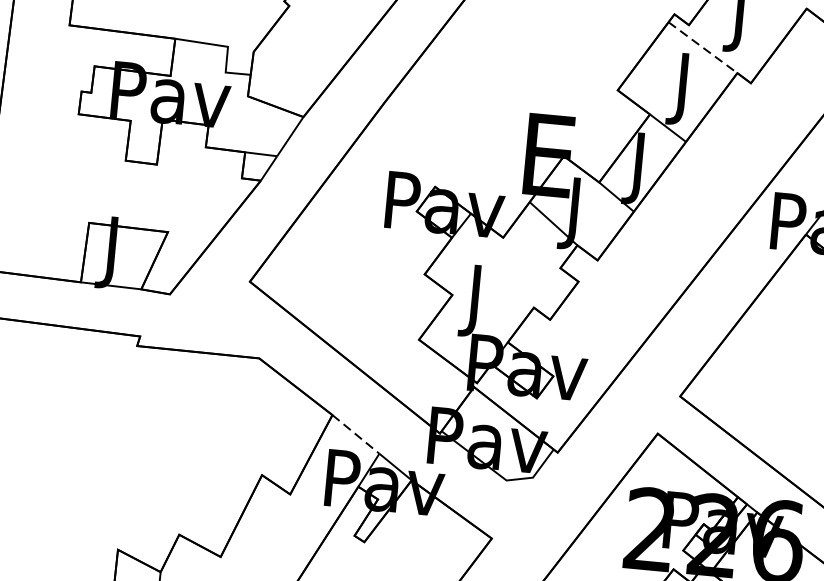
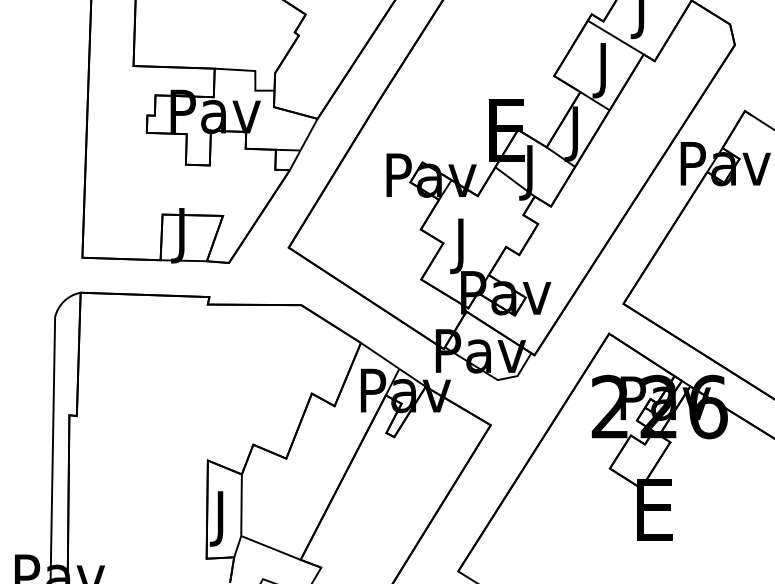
line: (702, 47) -> (615, 37), dashed -> solid
line: (356, 435) -> (380, 356), dashed -> solid

